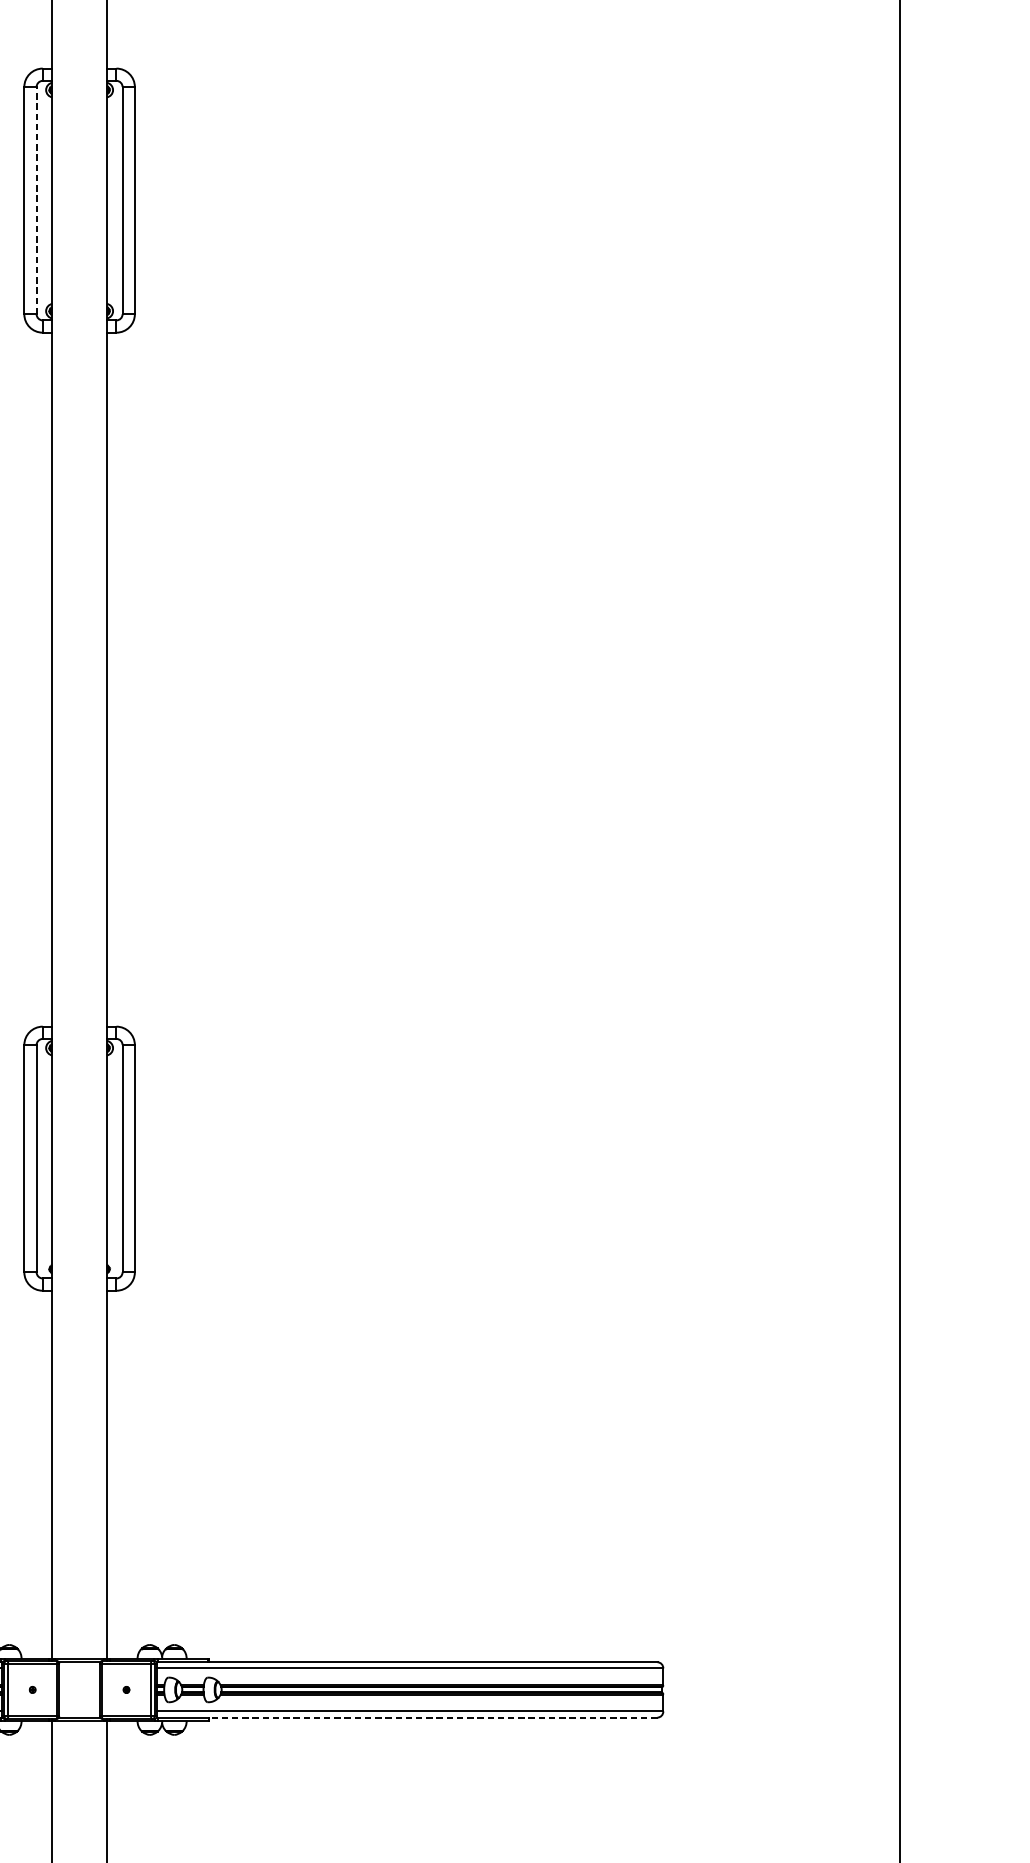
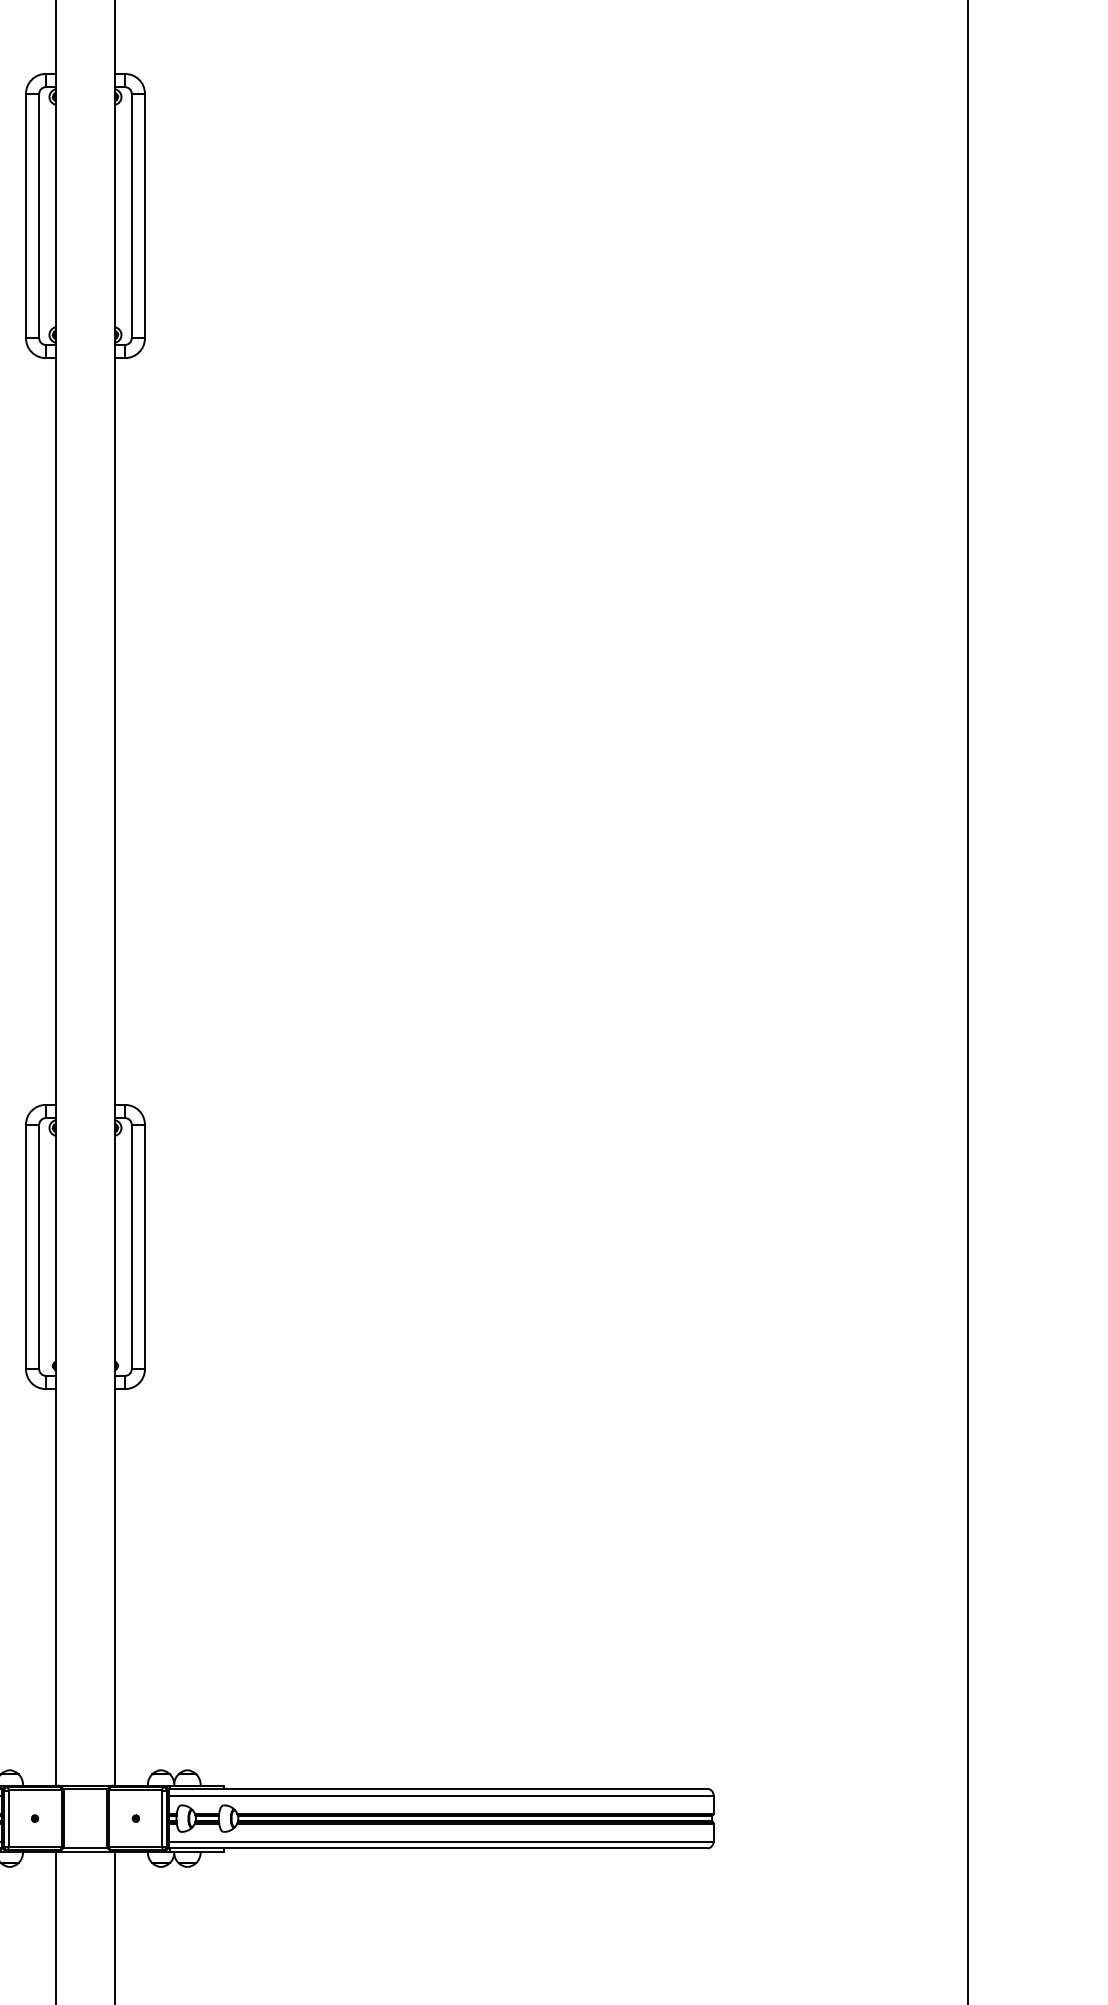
line: (36, 200) -> (39, 215), dashed -> solid
line: (432, 1717) -> (465, 1848), dashed -> solid

